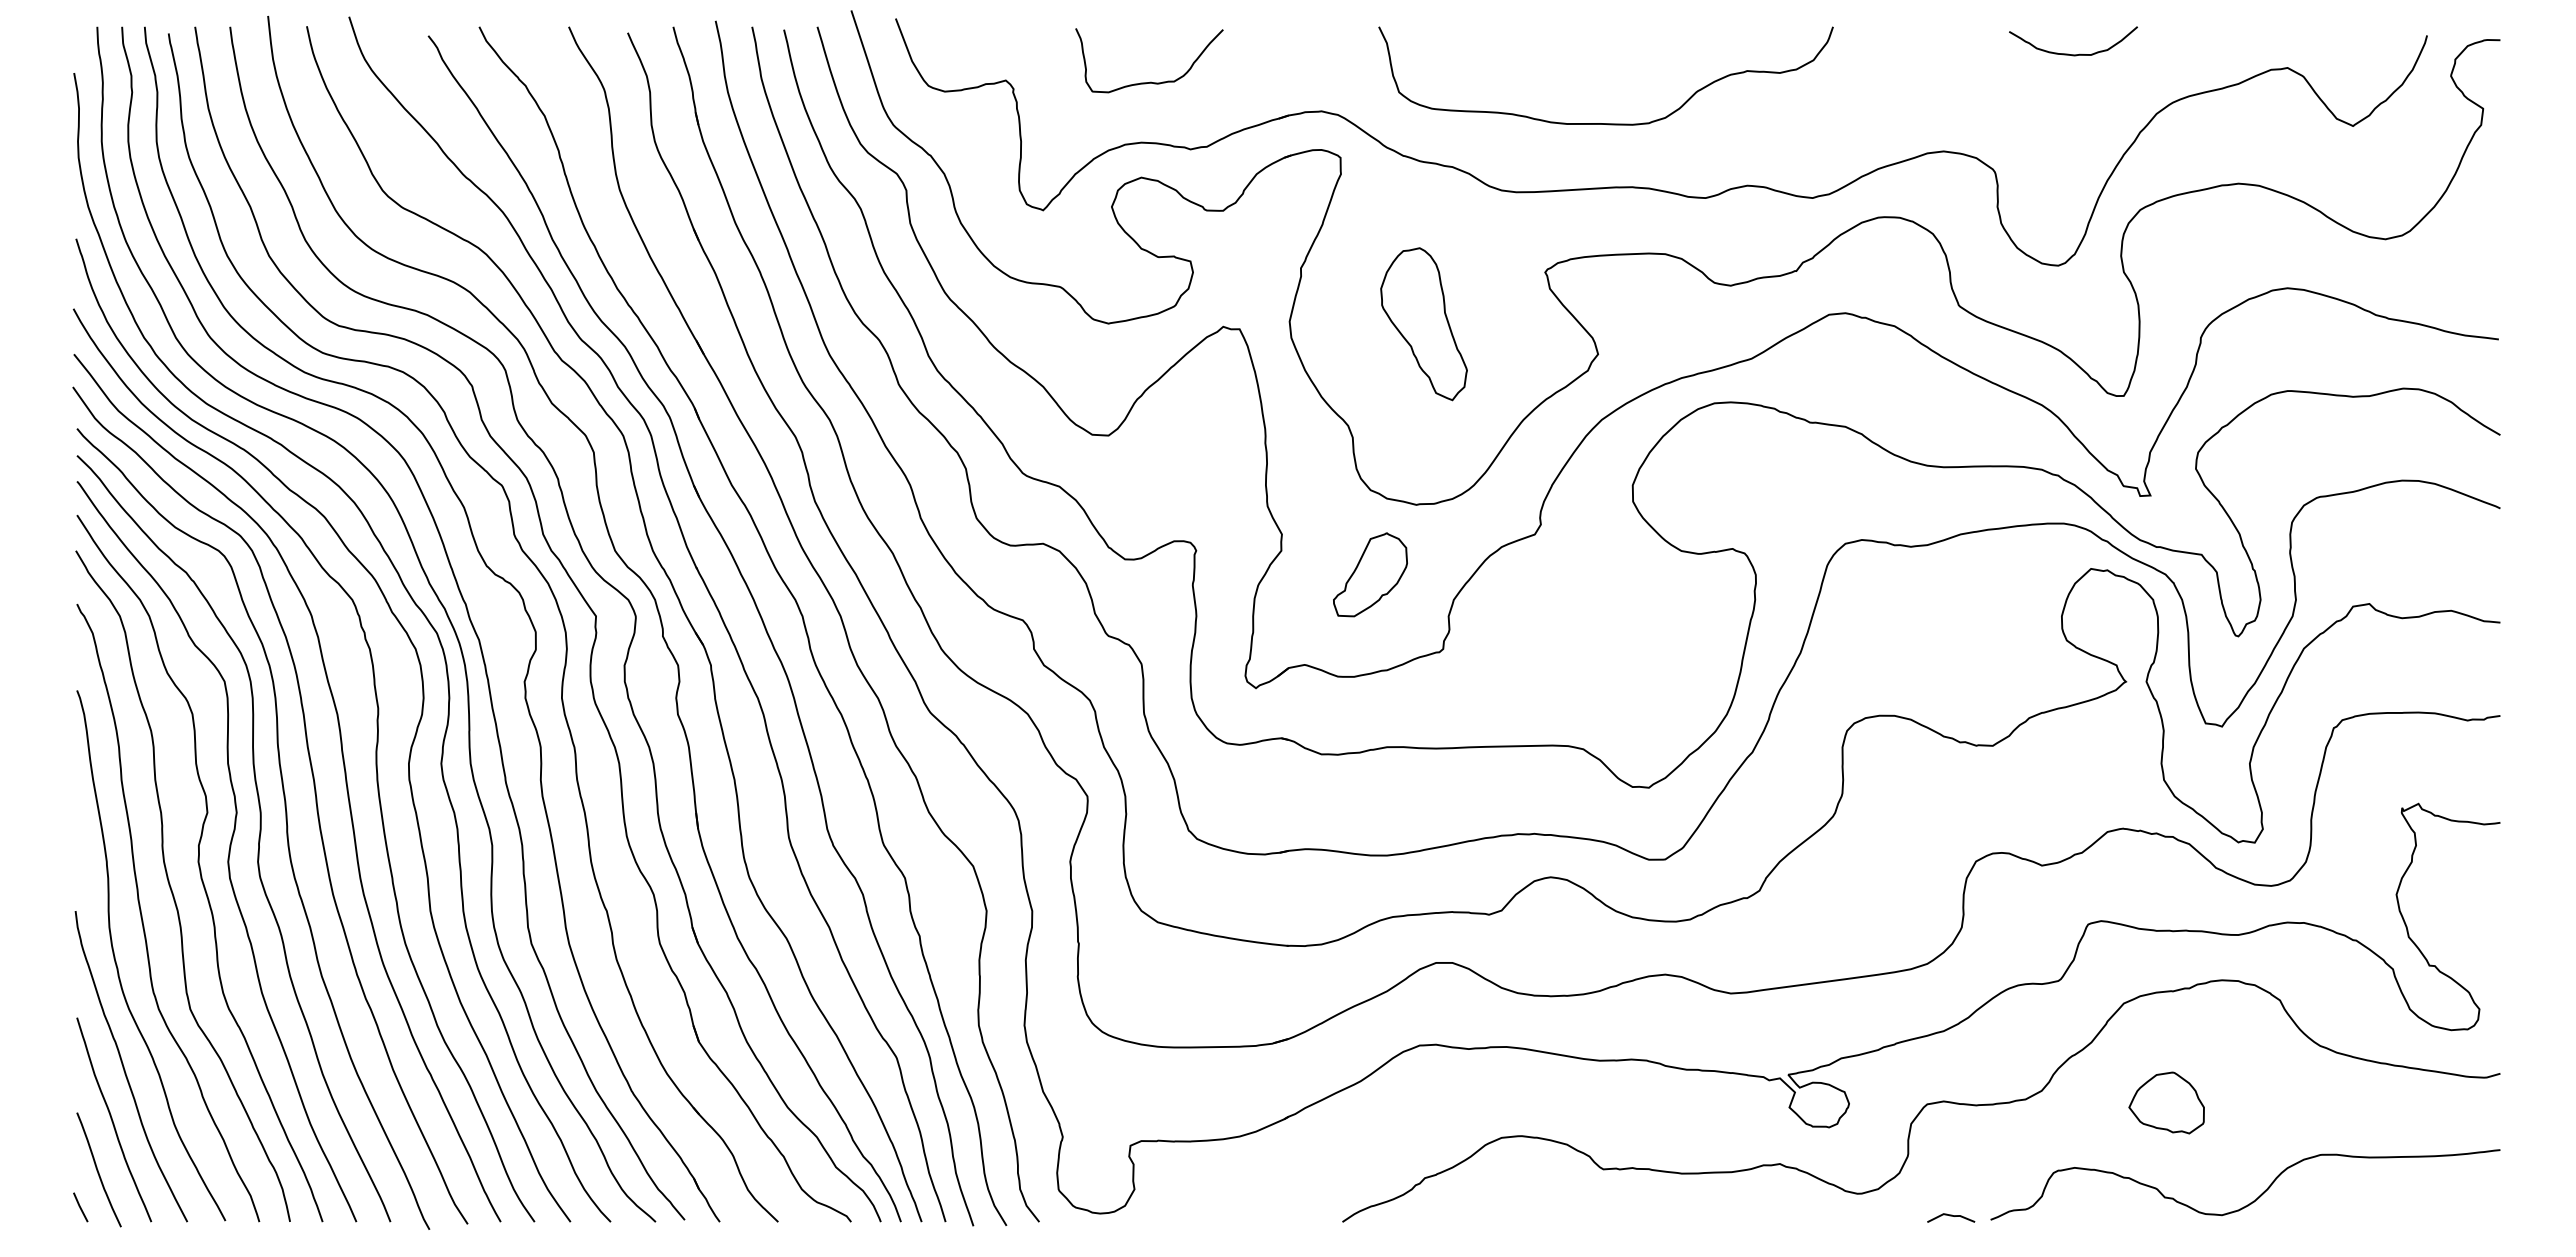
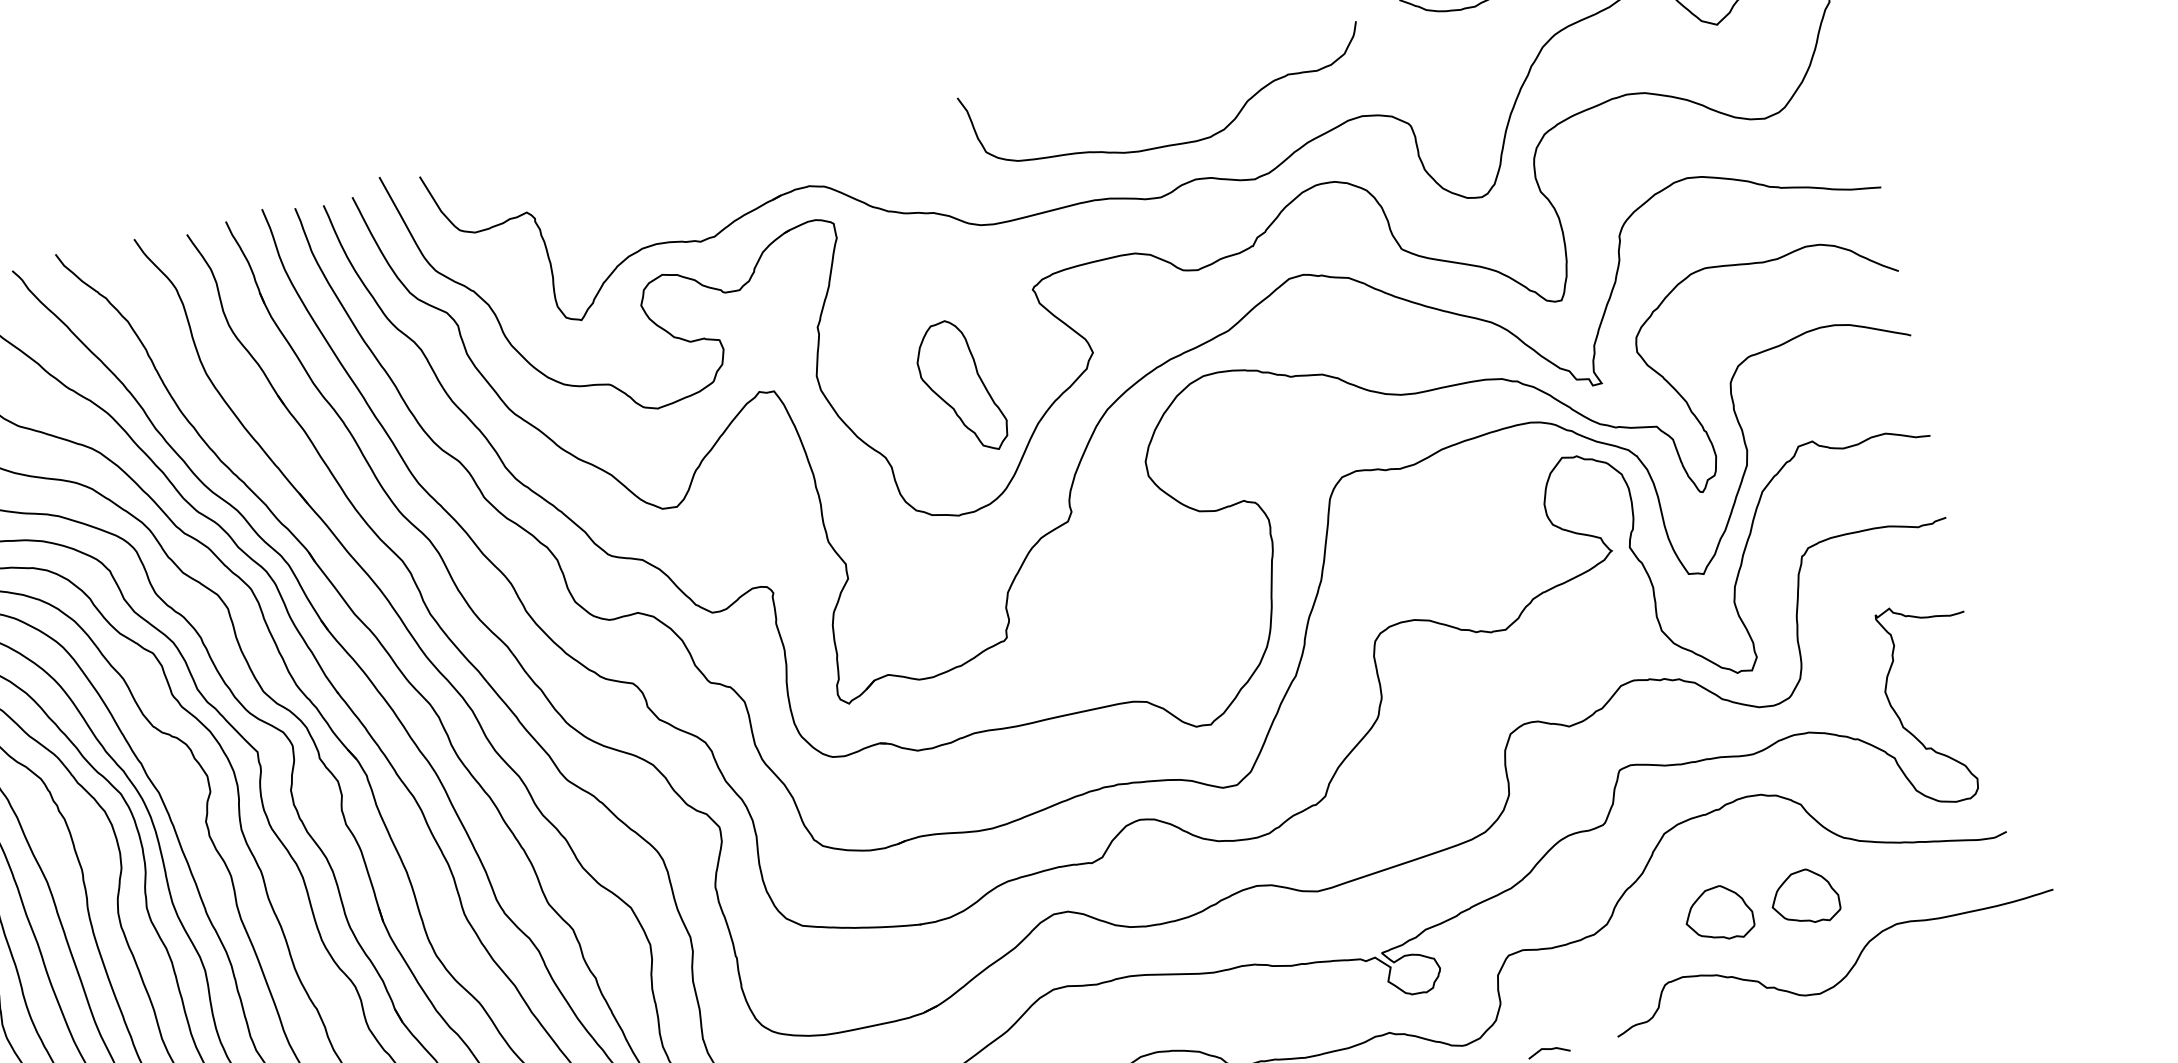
curve: (1150, 81) -> (653, 188), removed
curve: (1605, 123) -> (1172, 144), moved
part: (1423, 324) -> (960, 387), moved
part: (1370, 574) -> (930, 584), removed
part: (2264, 1102) -> (1804, 896), added
curve: (2258, 1196) -> (1848, 971), moved

